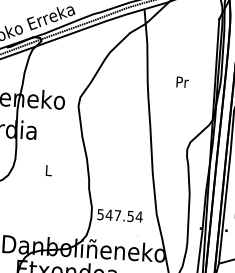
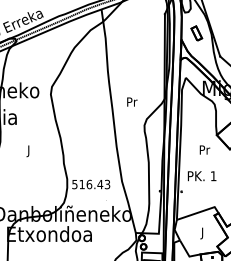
text: (182, 81) -> (132, 101), moved
text: (48, 172) -> (28, 151), L -> J
text: (123, 215) -> (94, 184), 547.54 -> 516.43

